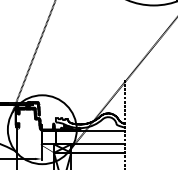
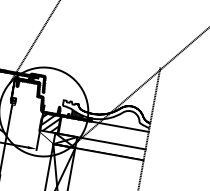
hatch: (48, 137) -> (49, 123), added

